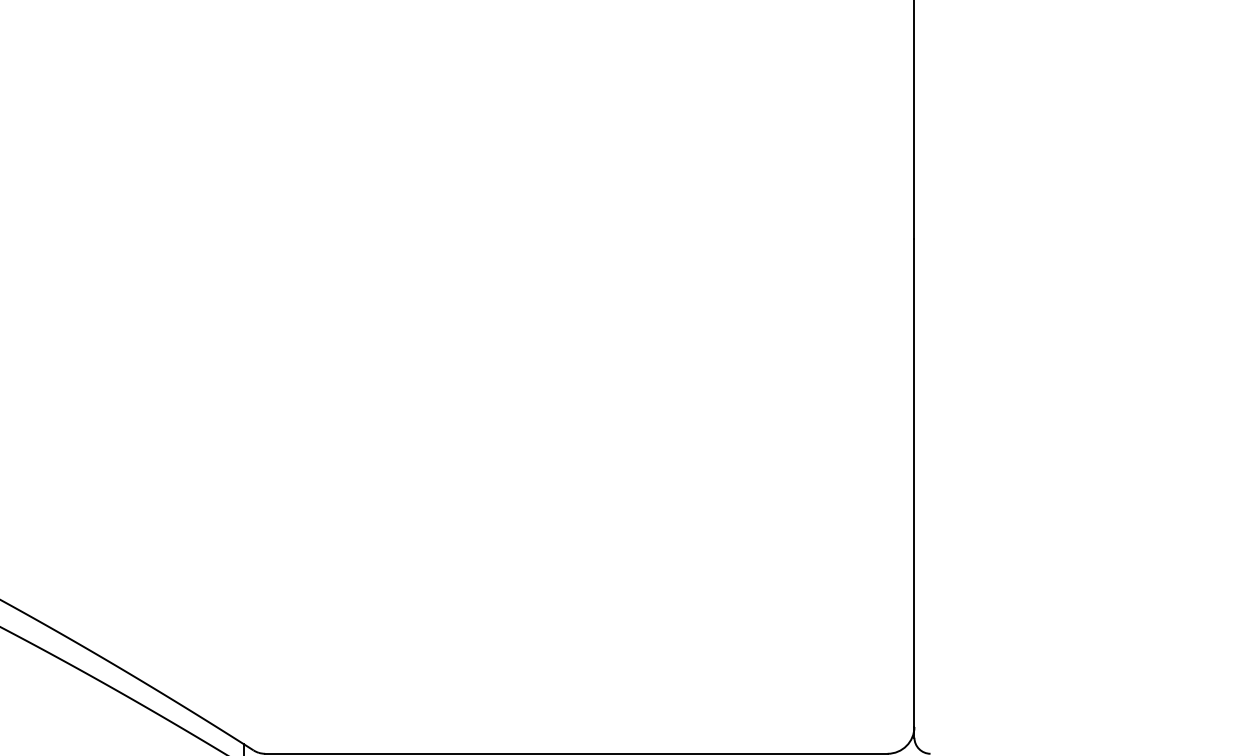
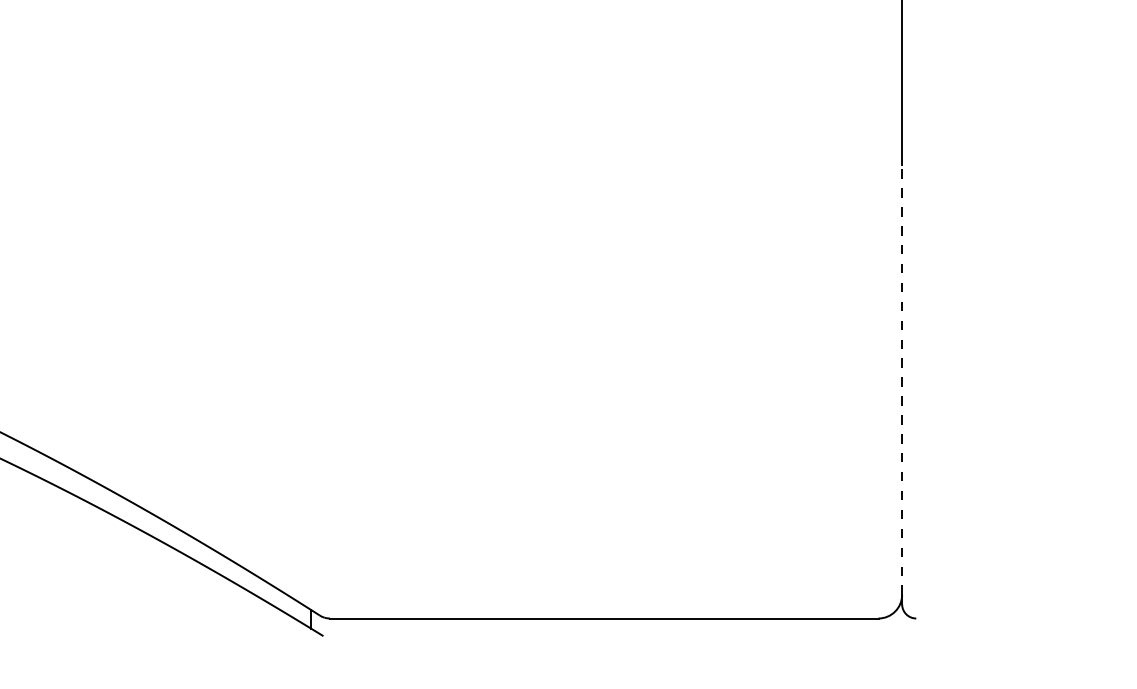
line: (914, 482) -> (902, 379), solid -> dashed

